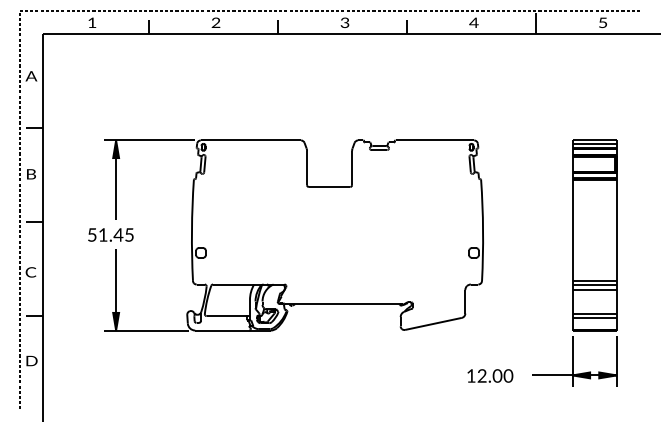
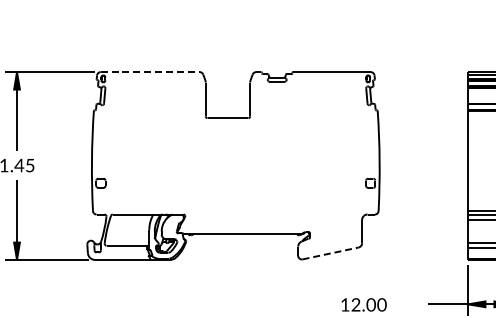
line: (251, 140) -> (150, 72), solid -> dashed
line: (433, 323) -> (330, 253), solid -> dashed
text: (490, 375) -> (364, 304), moved

